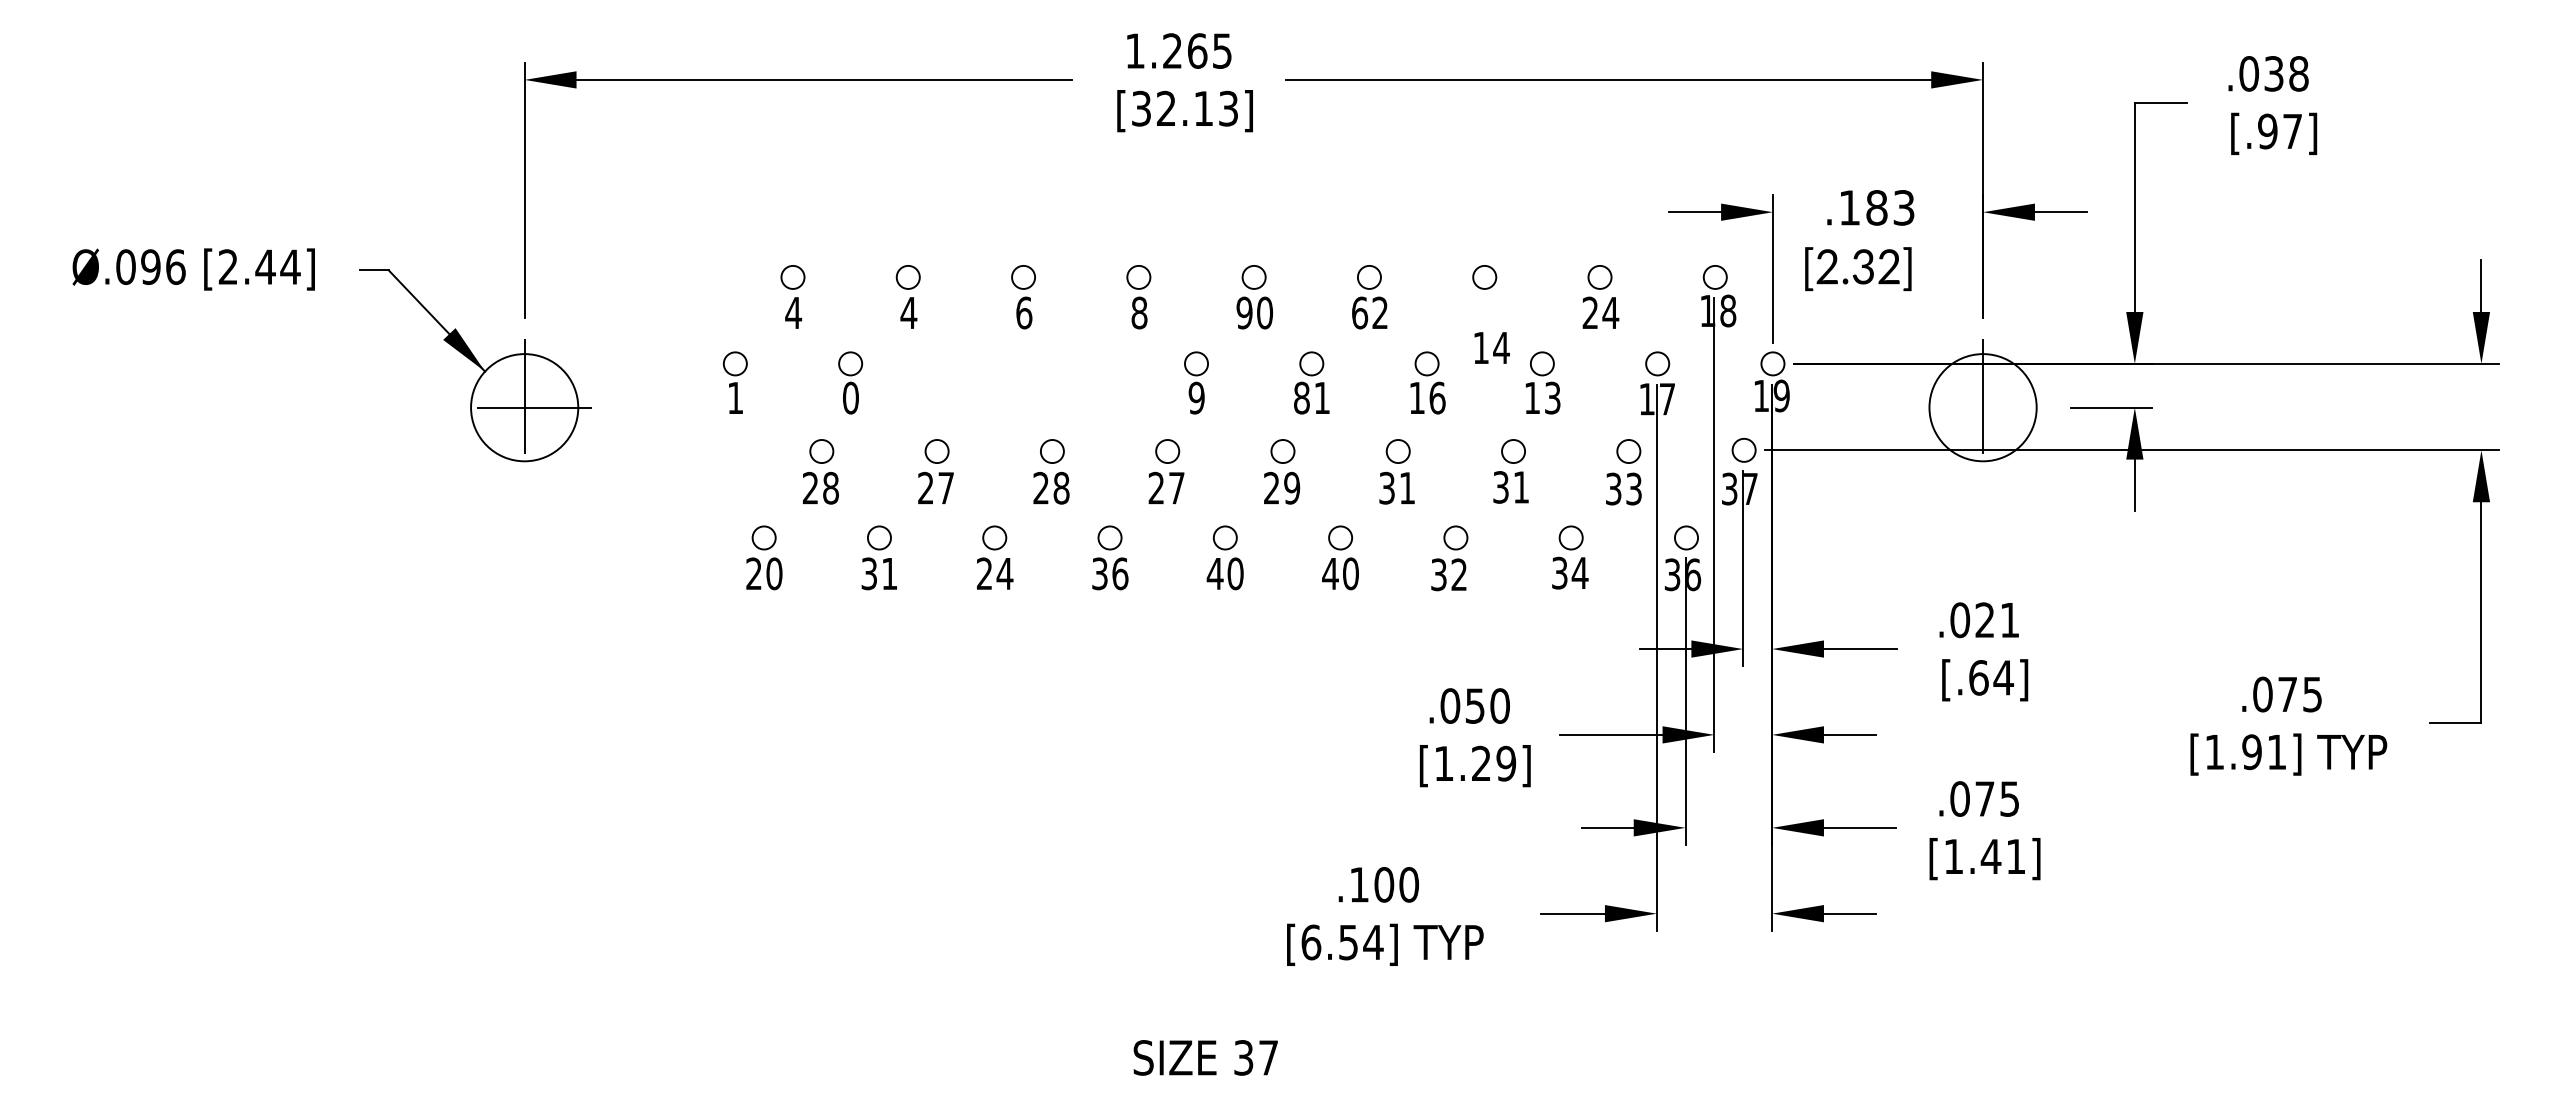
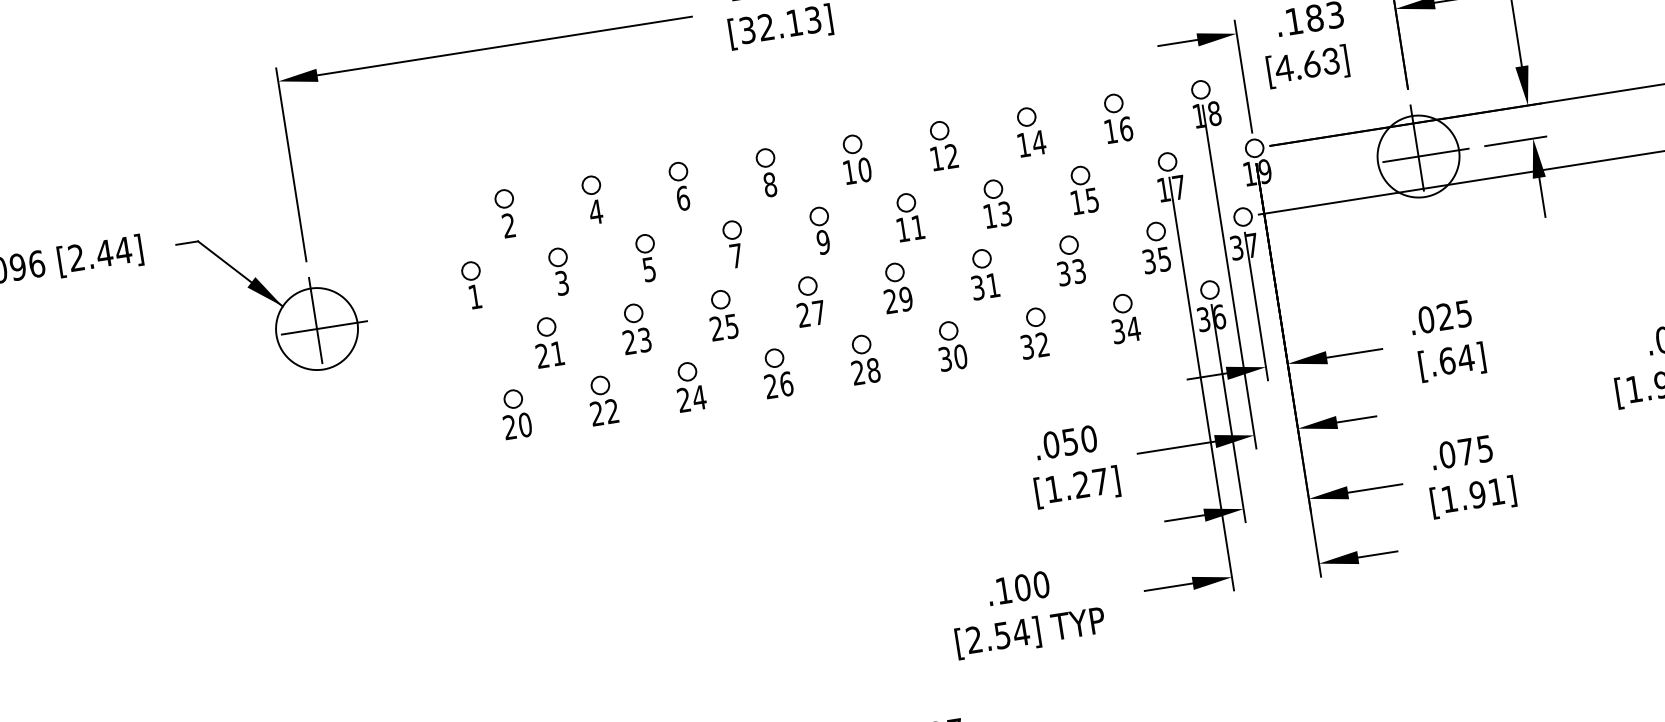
text: (1857, 266) -> (1307, 64), [2.32] -> [4.63]
text: (793, 312) -> (508, 225), 4 -> 2
text: (1244, 312) -> (849, 172), 90 -> 10
text: (1360, 312) -> (937, 158), 62 -> 12
text: (1600, 312) -> (1118, 129), 24 -> 16
text: (1491, 347) -> (1031, 143), moved
part: (965, 382) -> (647, 257), added
part: (1080, 382) -> (733, 244), added
text: (850, 397) -> (561, 282), 0 -> 3
text: (1301, 397) -> (902, 229), 81 -> 11
text: (1437, 397) -> (1005, 213), 16 -> 13
text: (1552, 397) -> (1092, 199), 13 -> 15
line: (1982, 407) -> (1418, 156), added
text: (830, 487) -> (557, 353), 28 -> 21
text: (945, 487) -> (644, 339), 27 -> 23
text: (1061, 487) -> (731, 325), 28 -> 25
text: (1520, 487) -> (1078, 271), 31 -> 33
text: (1633, 488) -> (1164, 258), 33 -> 35
text: (878, 573) -> (603, 412), 31 -> 22
text: (1099, 573) -> (770, 386), 36 -> 26
text: (1224, 573) -> (865, 371), 40 -> 28
text: (1330, 573) -> (945, 358), 40 -> 30
text: (2009, 620) -> (1463, 314), .021 -> .025
text: (1506, 763) -> (1100, 481), [1.29] -> [1.27]
text: (1990, 856) -> (1477, 494), [1.41] -> [1.91]
text: (1311, 942) -> (974, 639), [6.54] -> [2.54]

